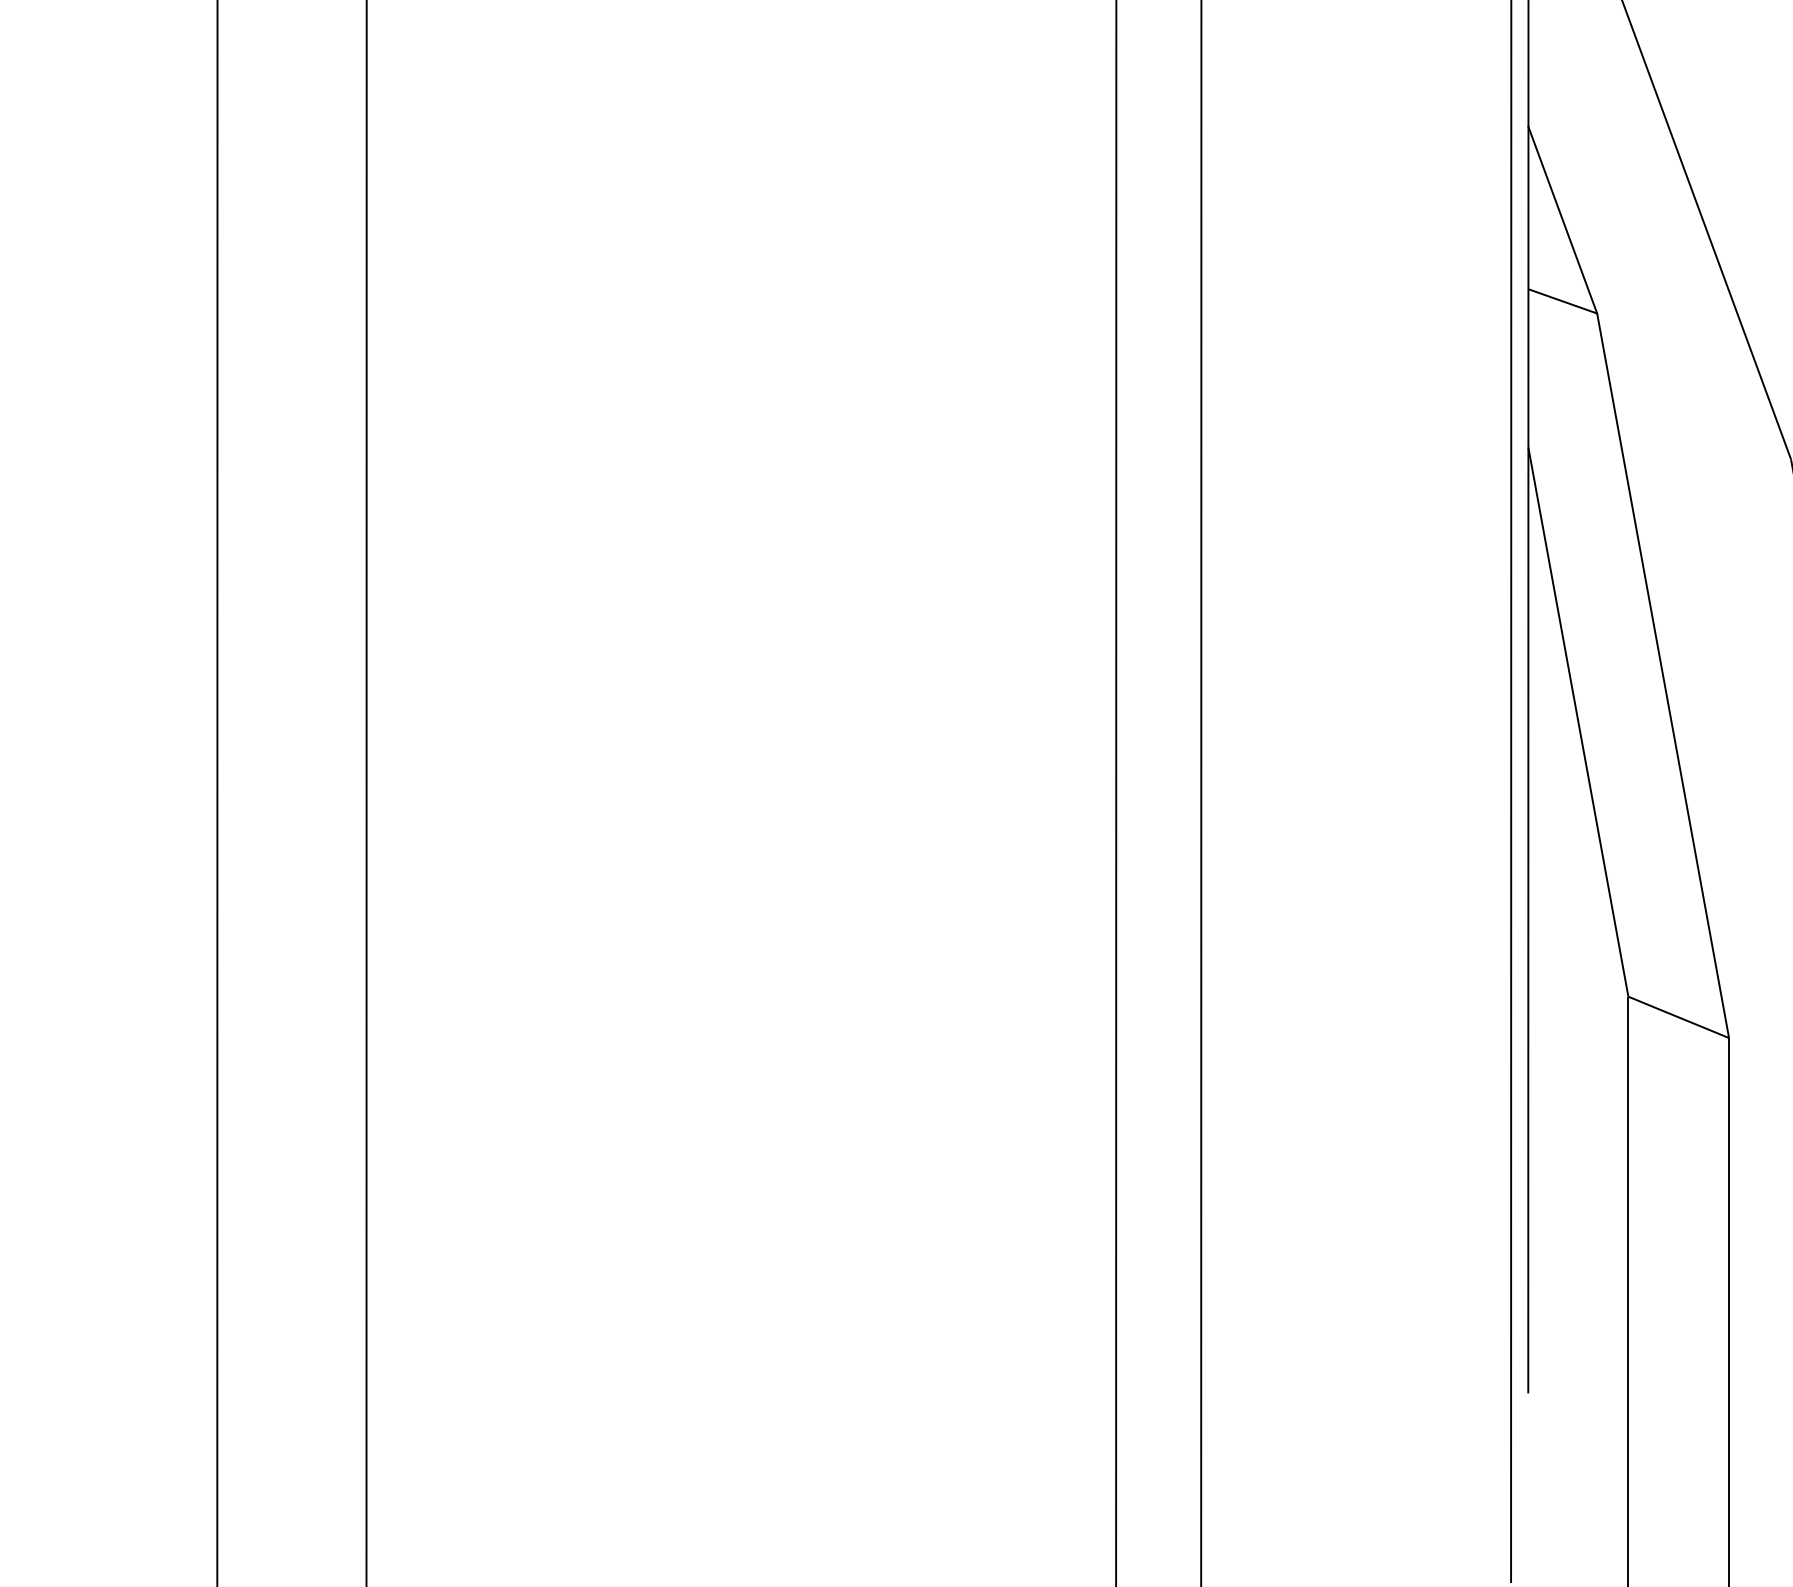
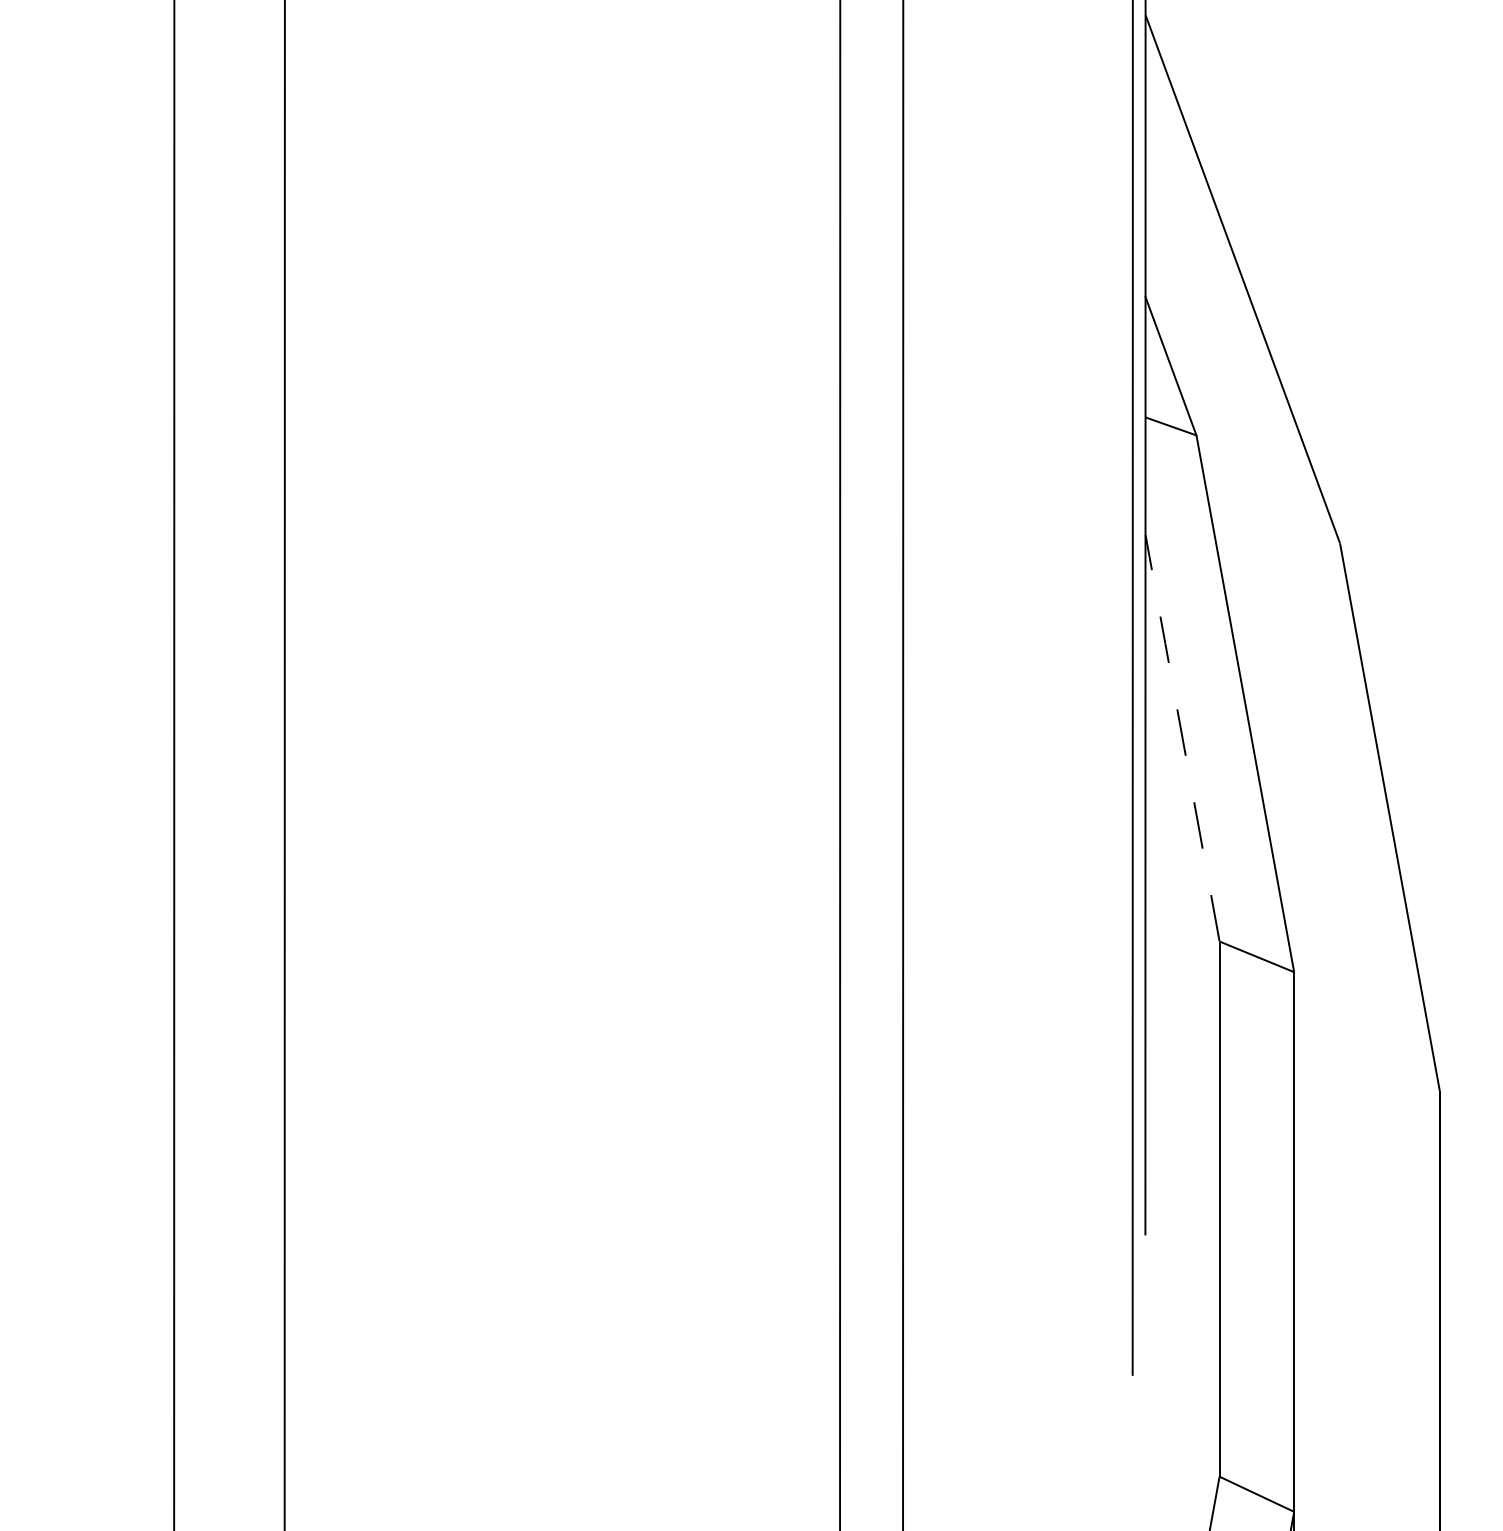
line: (1578, 719) -> (1182, 736), solid -> dashed

